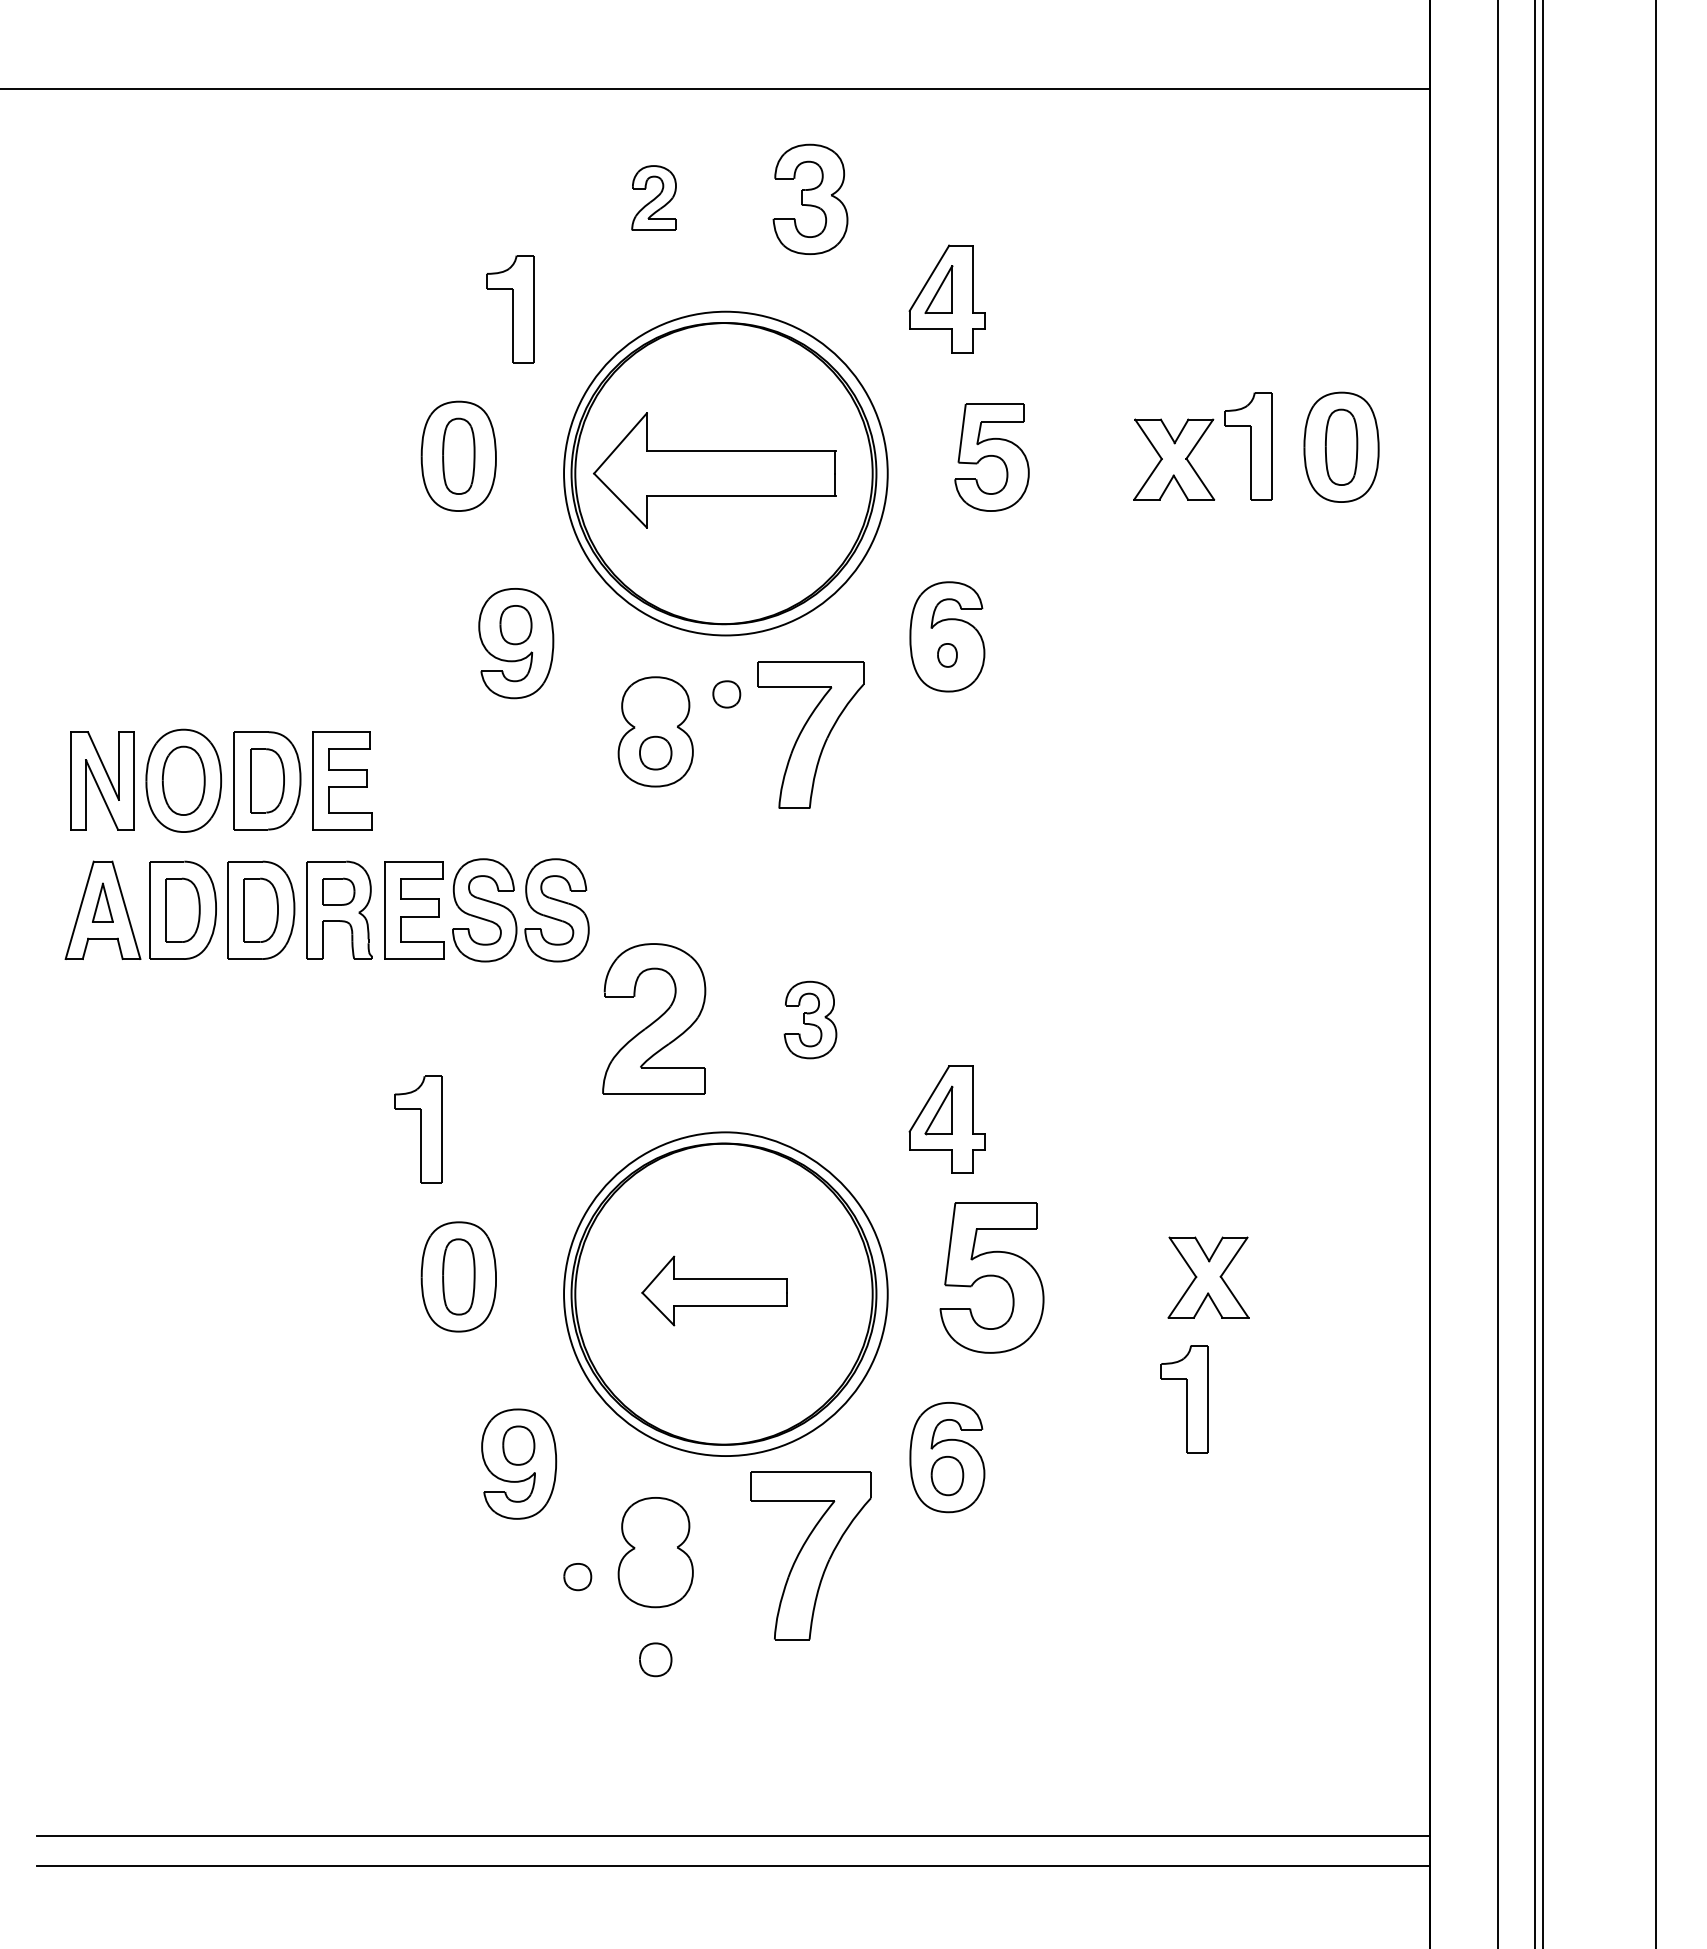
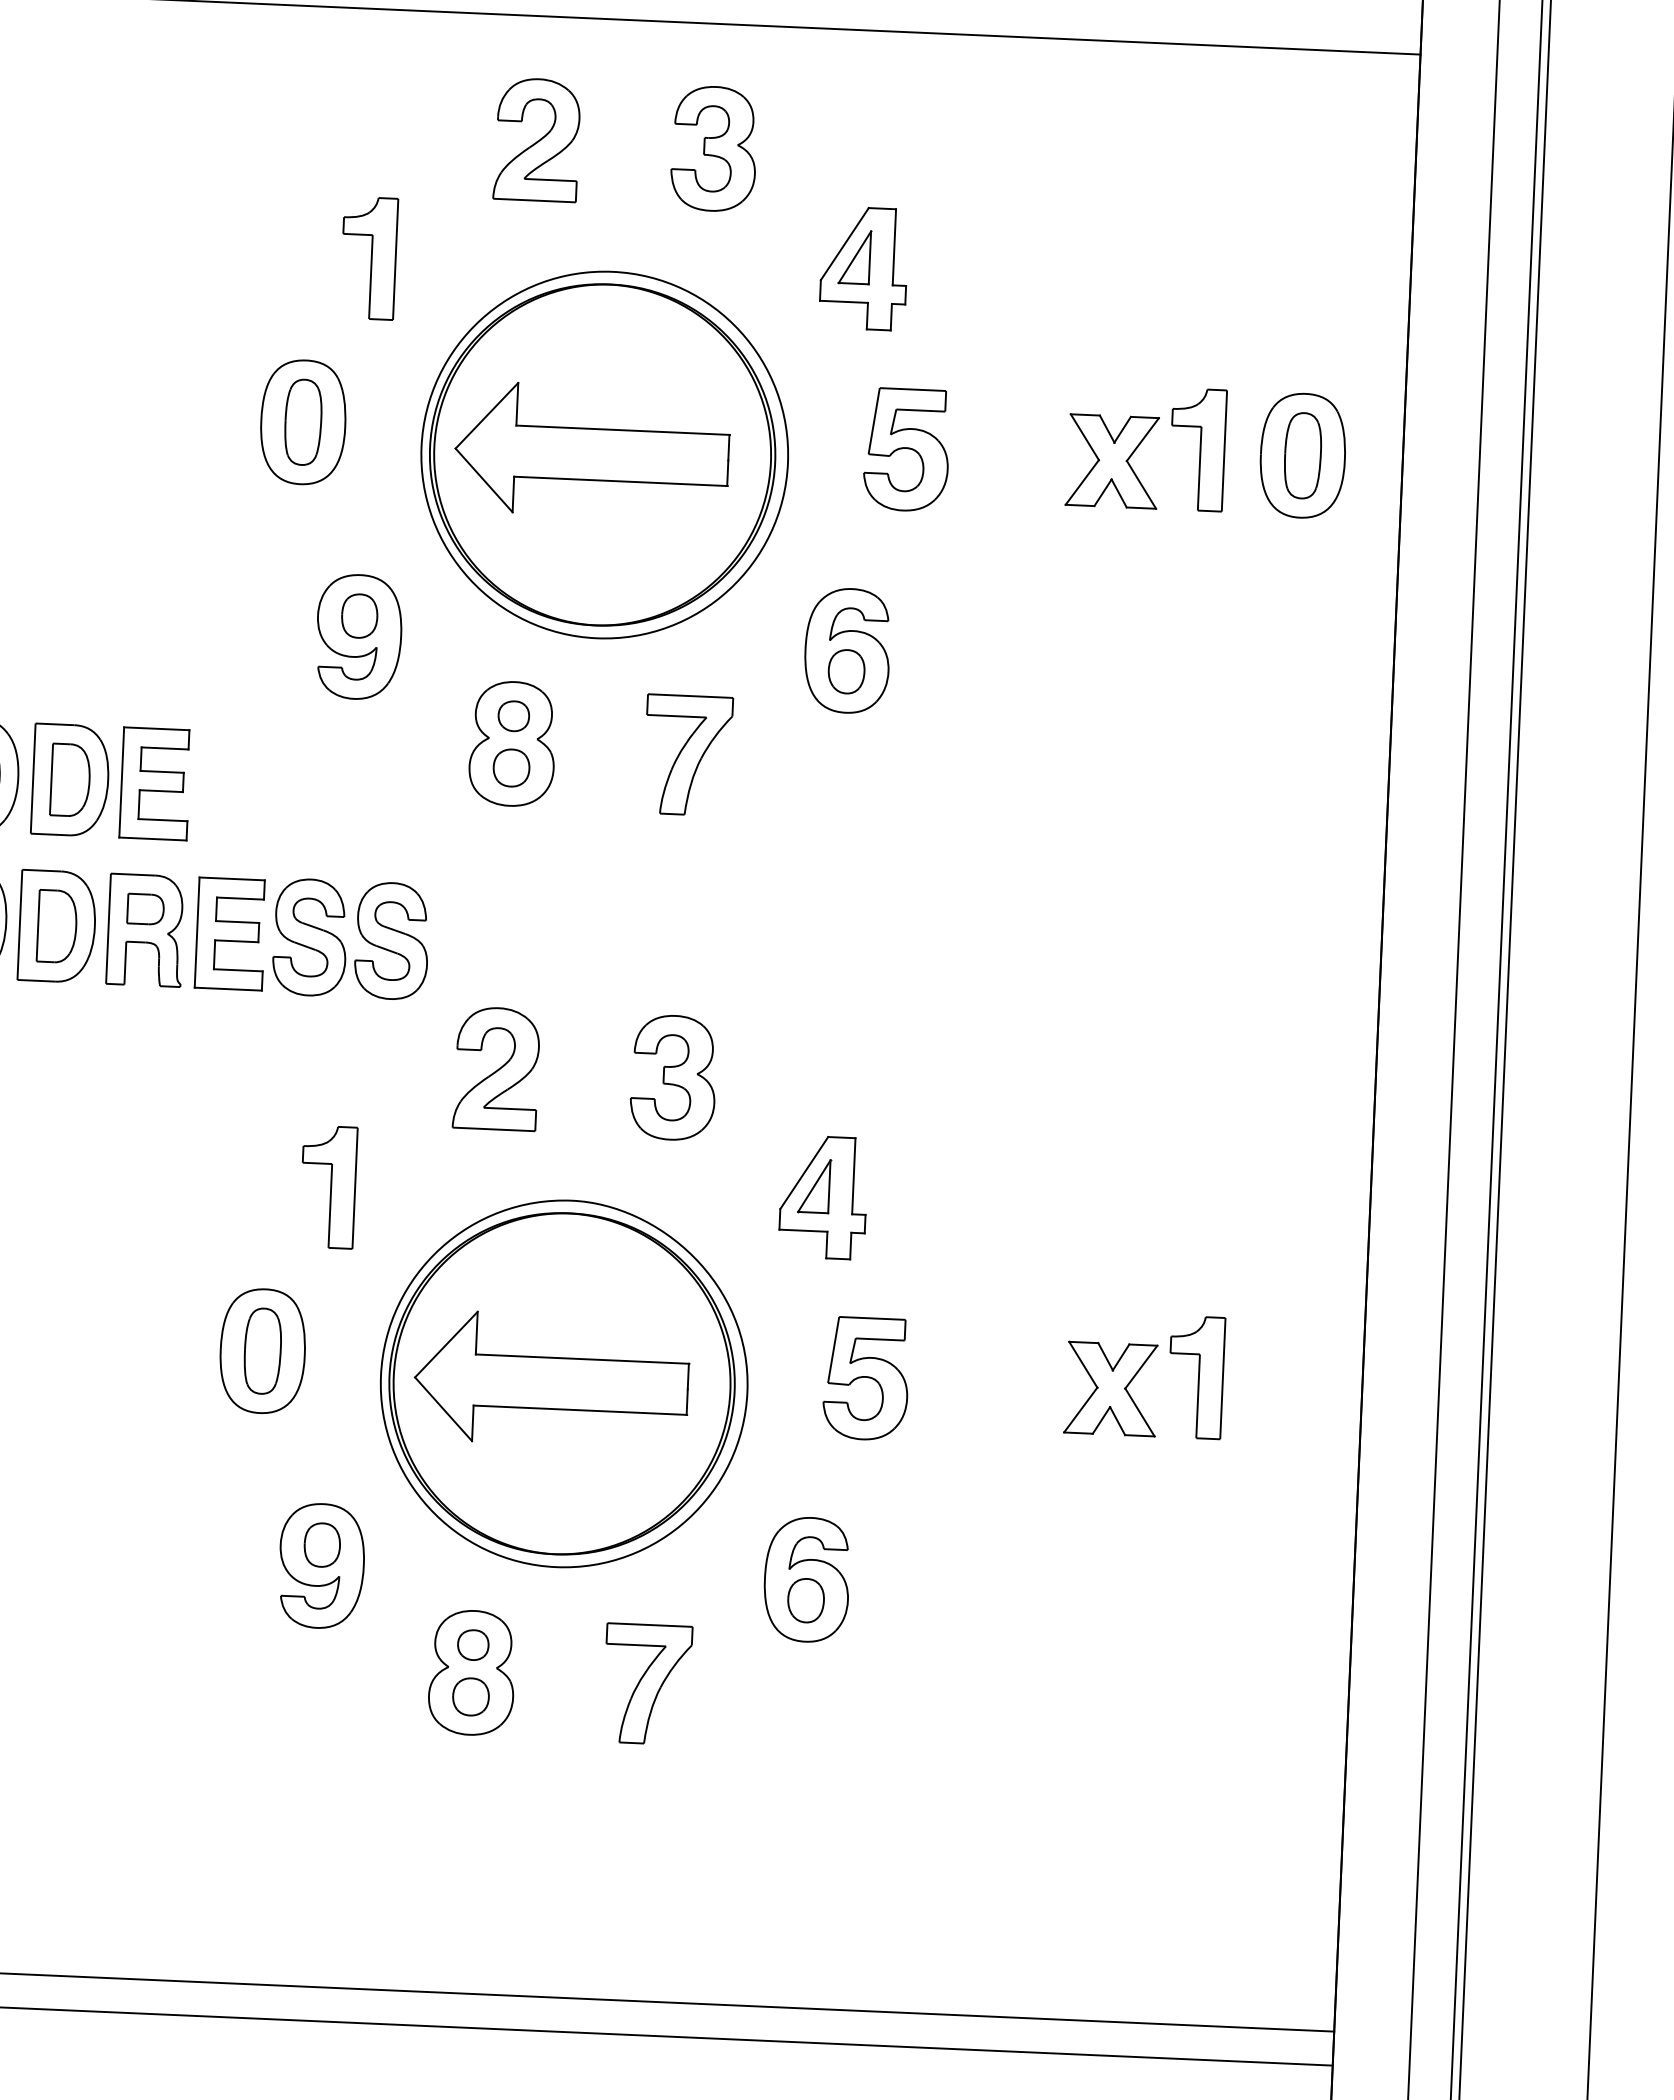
part: (653, 197) -> (536, 138), size x1.67
part: (947, 655) -> (846, 671), size x1.67
part: (726, 694) -> (513, 716), moved
part: (810, 735) -> (687, 755), size x0.71
part: (653, 1018) -> (495, 1068), size x0.71
part: (810, 1019) -> (673, 1077), size x1.43
part: (418, 1129) -> (328, 1186), moved
part: (991, 1278) -> (865, 1379), size x0.71
part: (714, 1290) -> (551, 1379), size x1.67
part: (1184, 1399) -> (1195, 1377), moved
part: (810, 1555) -> (647, 1683), size x0.62
part: (577, 1577) -> (472, 1645), moved
part: (655, 1659) -> (470, 1696), moved

